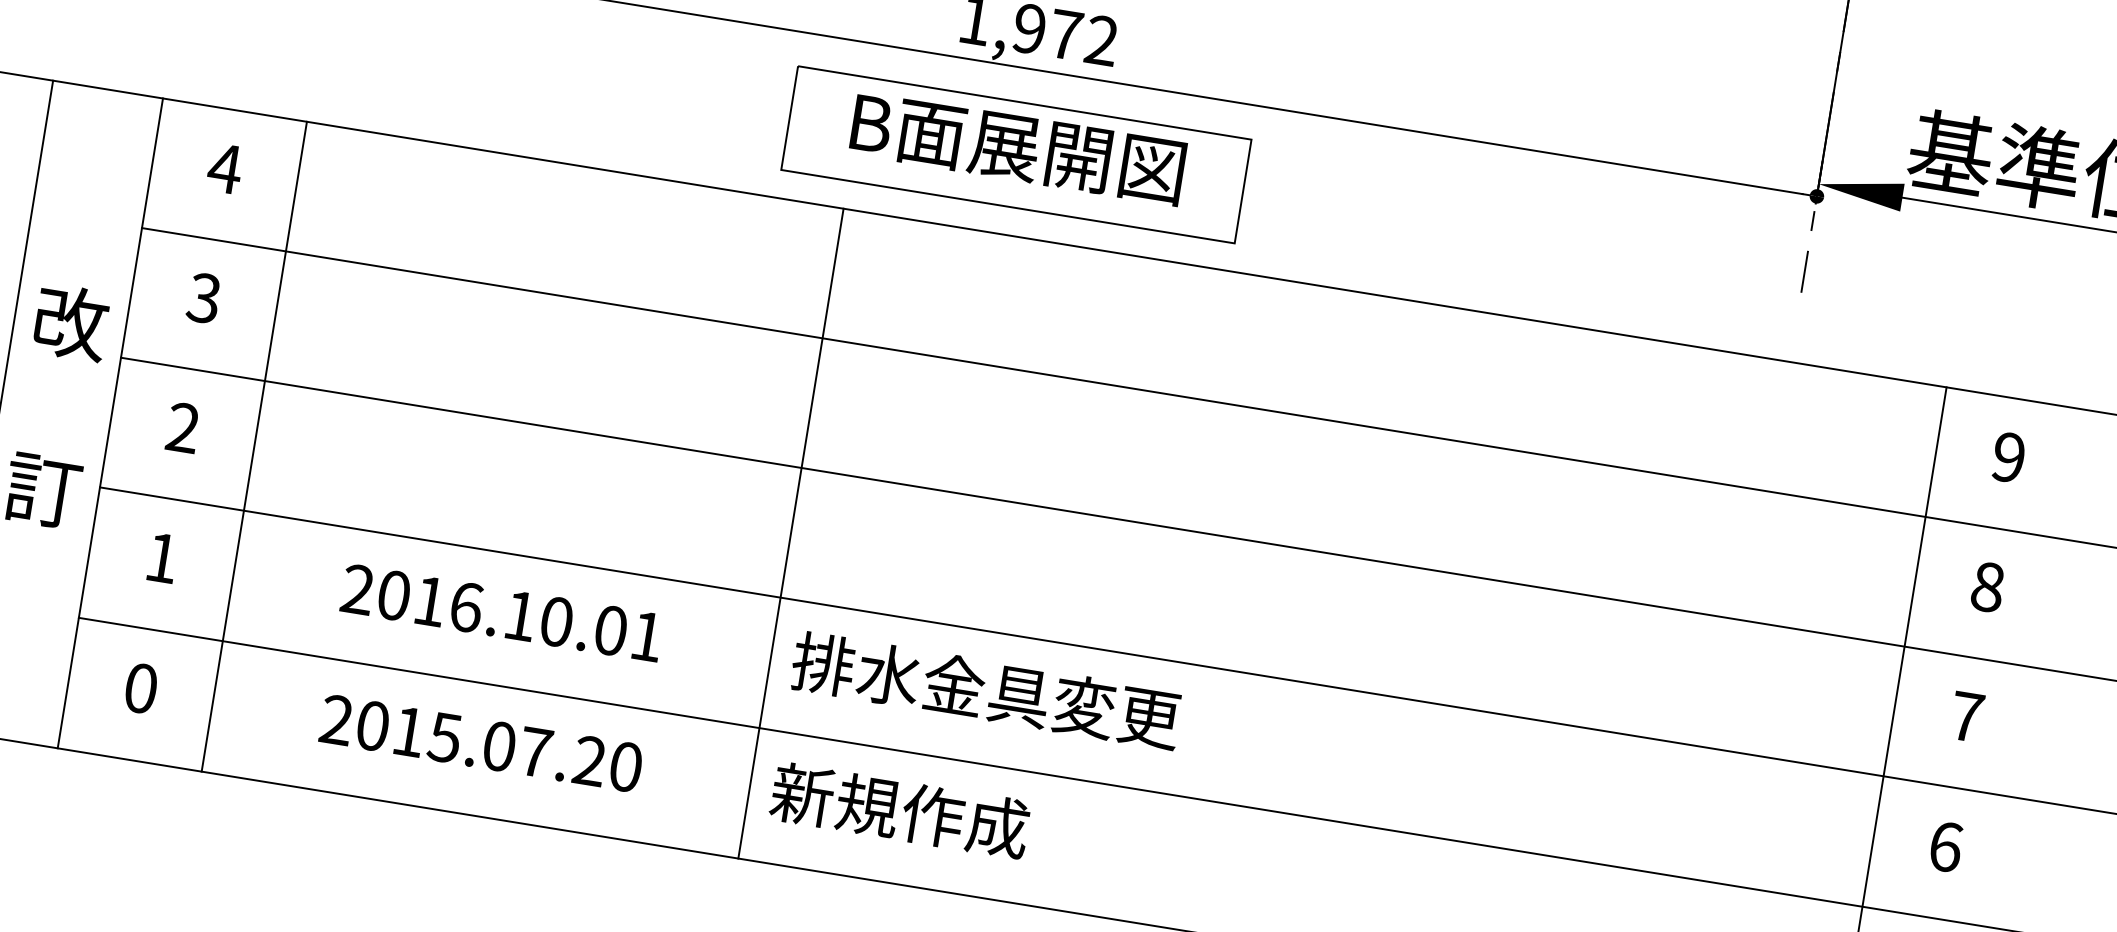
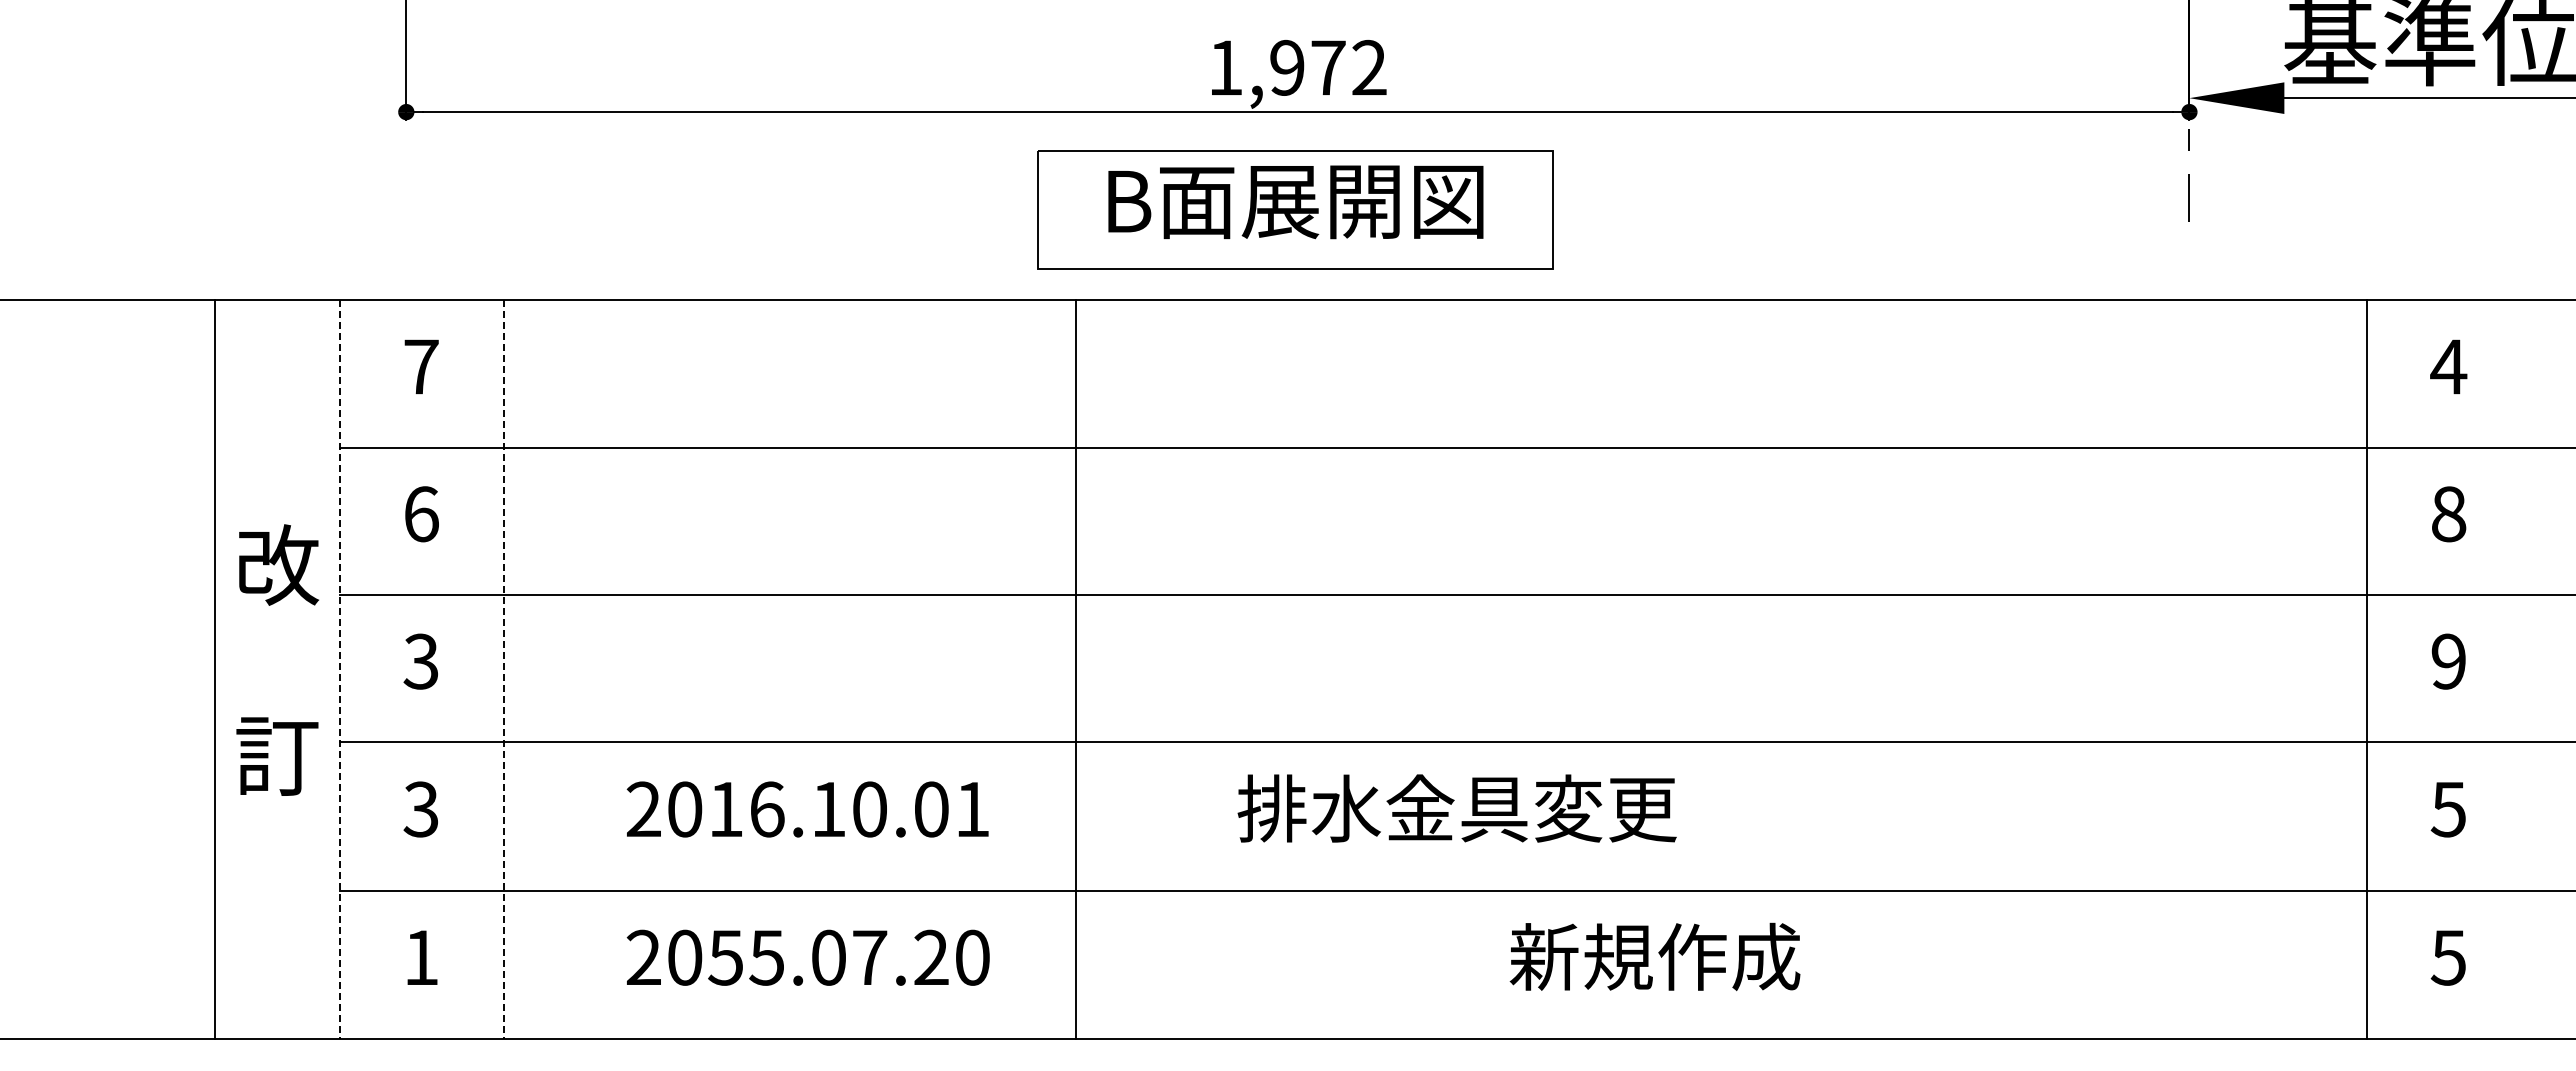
text: (224, 168) -> (420, 366), 4 -> 7
text: (203, 298) -> (420, 514), 3 -> 6
line: (109, 424) -> (339, 670), solid -> dashed
text: (182, 427) -> (420, 661), 2 -> 3
line: (254, 447) -> (503, 670), solid -> dashed
text: (2008, 457) -> (2448, 366), 9 -> 4
line: (790, 533) -> (1075, 669), moved
text: (161, 557) -> (420, 809), 1 -> 3
text: (141, 688) -> (421, 957), 0 -> 1
text: (985, 690) -> (1456, 808), moved
text: (1966, 716) -> (2448, 661), 7 -> 9
text: (408, 731) -> (725, 957), 2015.07.20 -> 2055.07.20
text: (899, 810) -> (1654, 956), moved
text: (1945, 846) -> (2448, 809), 6 -> 5

